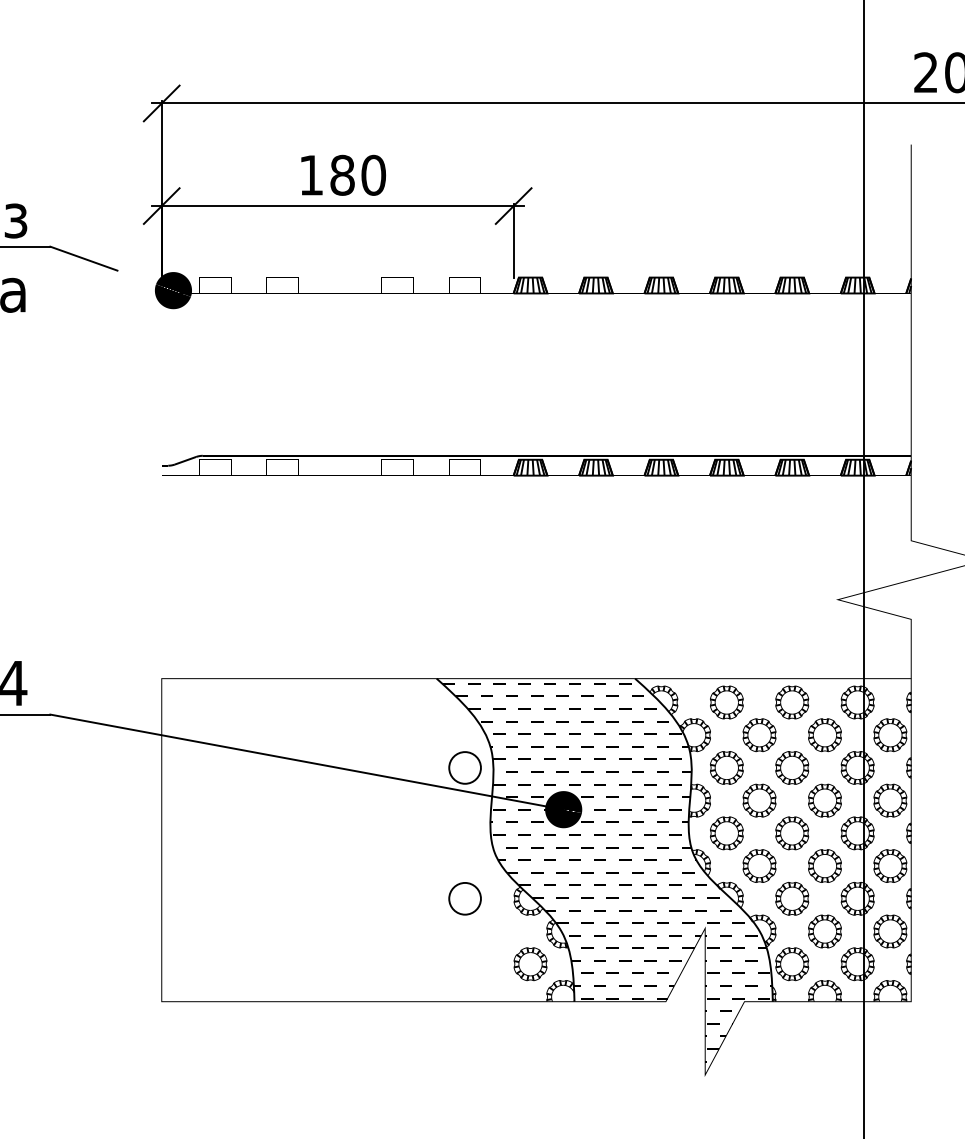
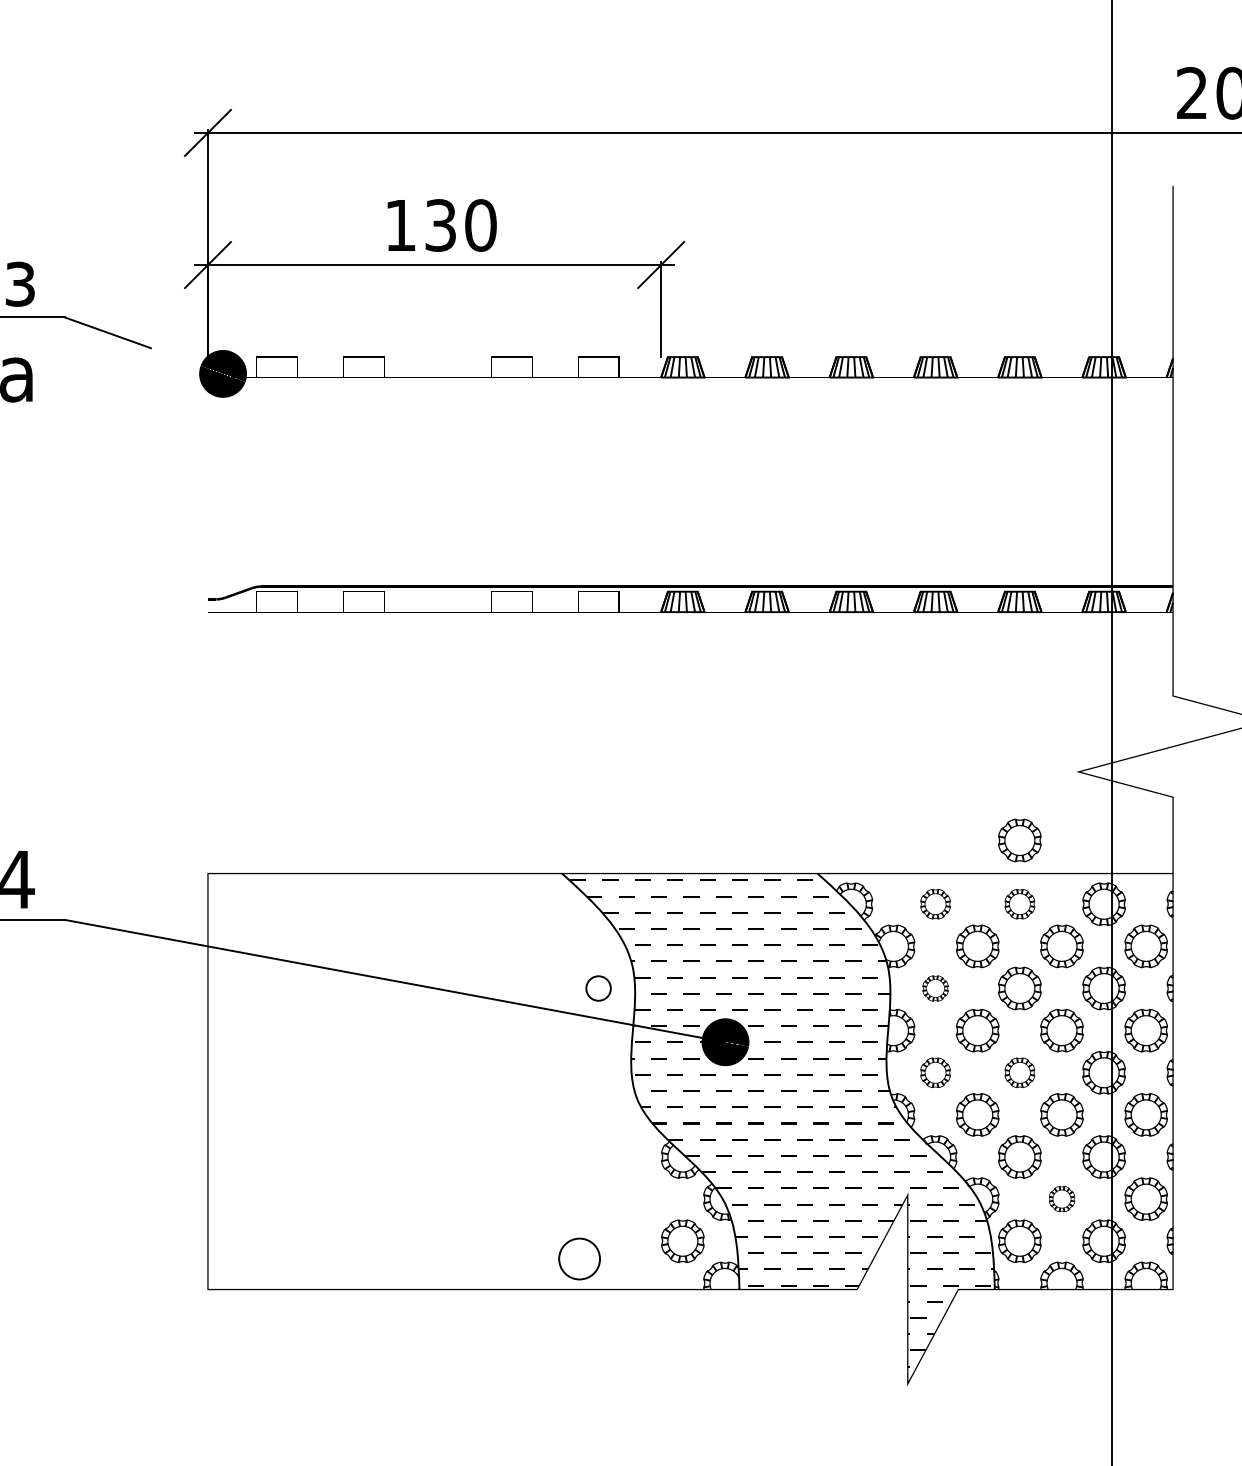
text: (342, 175) -> (440, 225), 180 -> 130
part: (791, 652) -> (1019, 840), added
part: (726, 701) -> (935, 903), size x0.7
part: (791, 701) -> (1019, 903), size x0.7
circle: (465, 767) -> (598, 988), size x0.6
part: (726, 767) -> (935, 988), size x0.6
part: (726, 833) -> (935, 1072), size x0.7
part: (791, 833) -> (1019, 1072), size x0.7
circle: (465, 898) -> (579, 1258), moved
part: (824, 931) -> (1061, 1198), size x0.6

